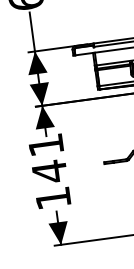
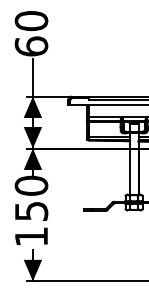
text: (47, 158) -> (31, 198), 141 -> 150

